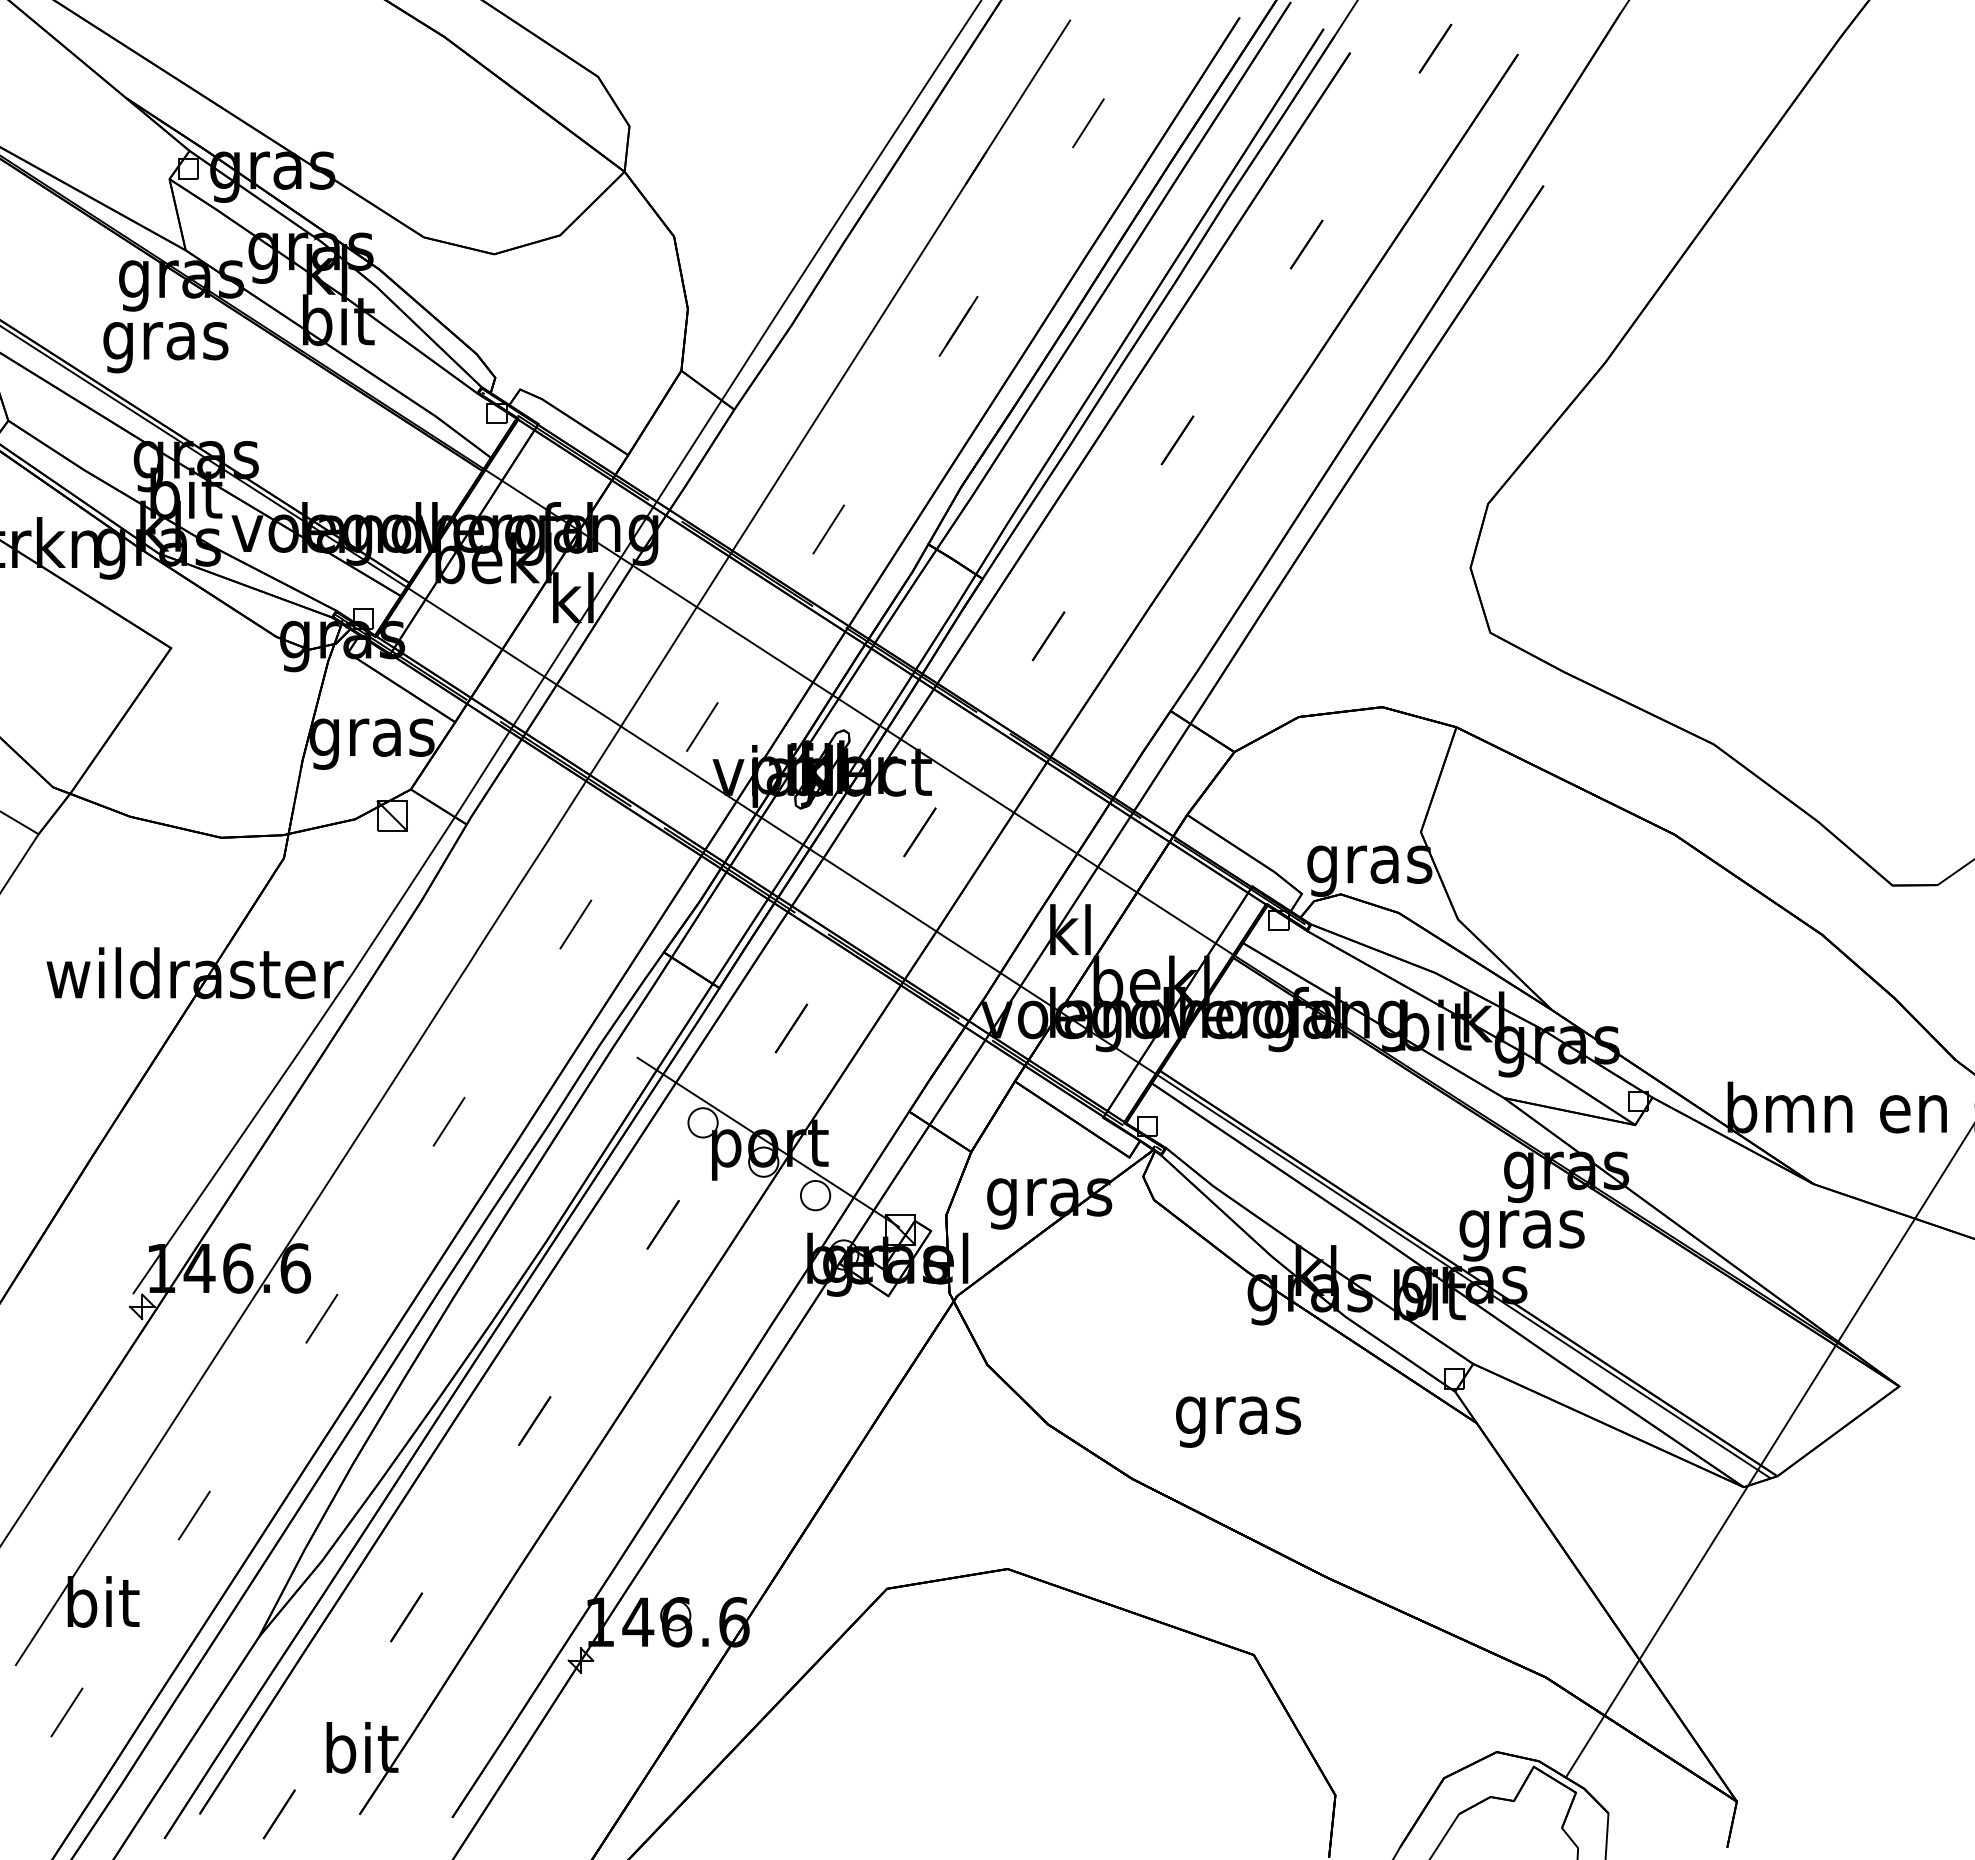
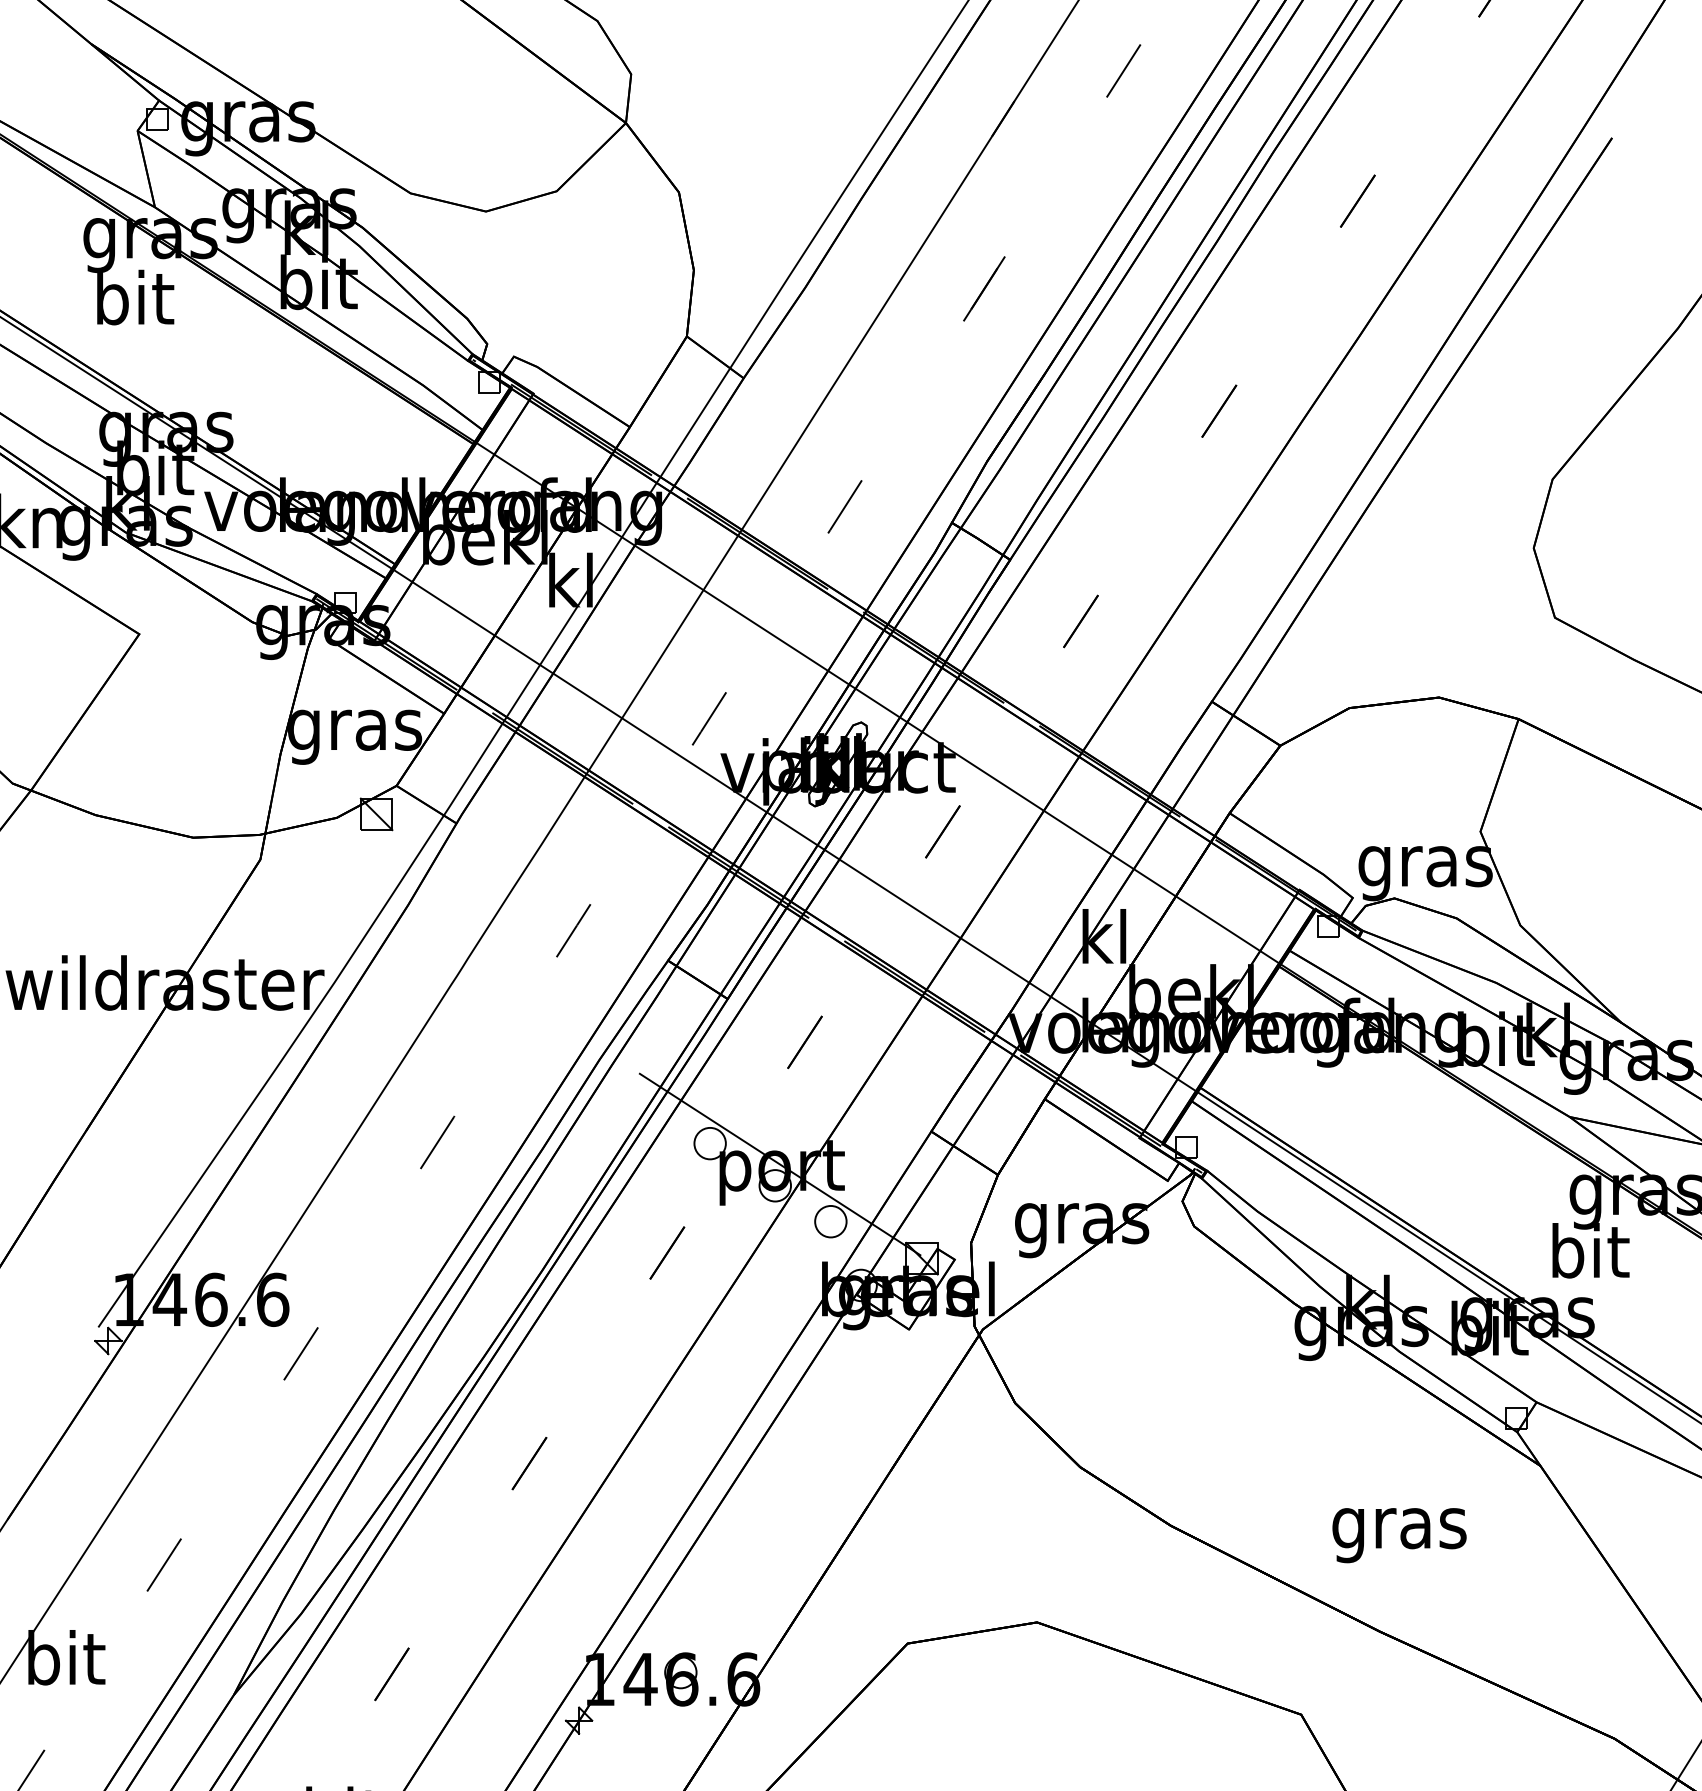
text: (165, 340) -> (133, 304), gras -> bit
text: (1521, 1228) -> (1588, 1256), gras -> bit
text: (1238, 1421) -> (1399, 1534), moved

